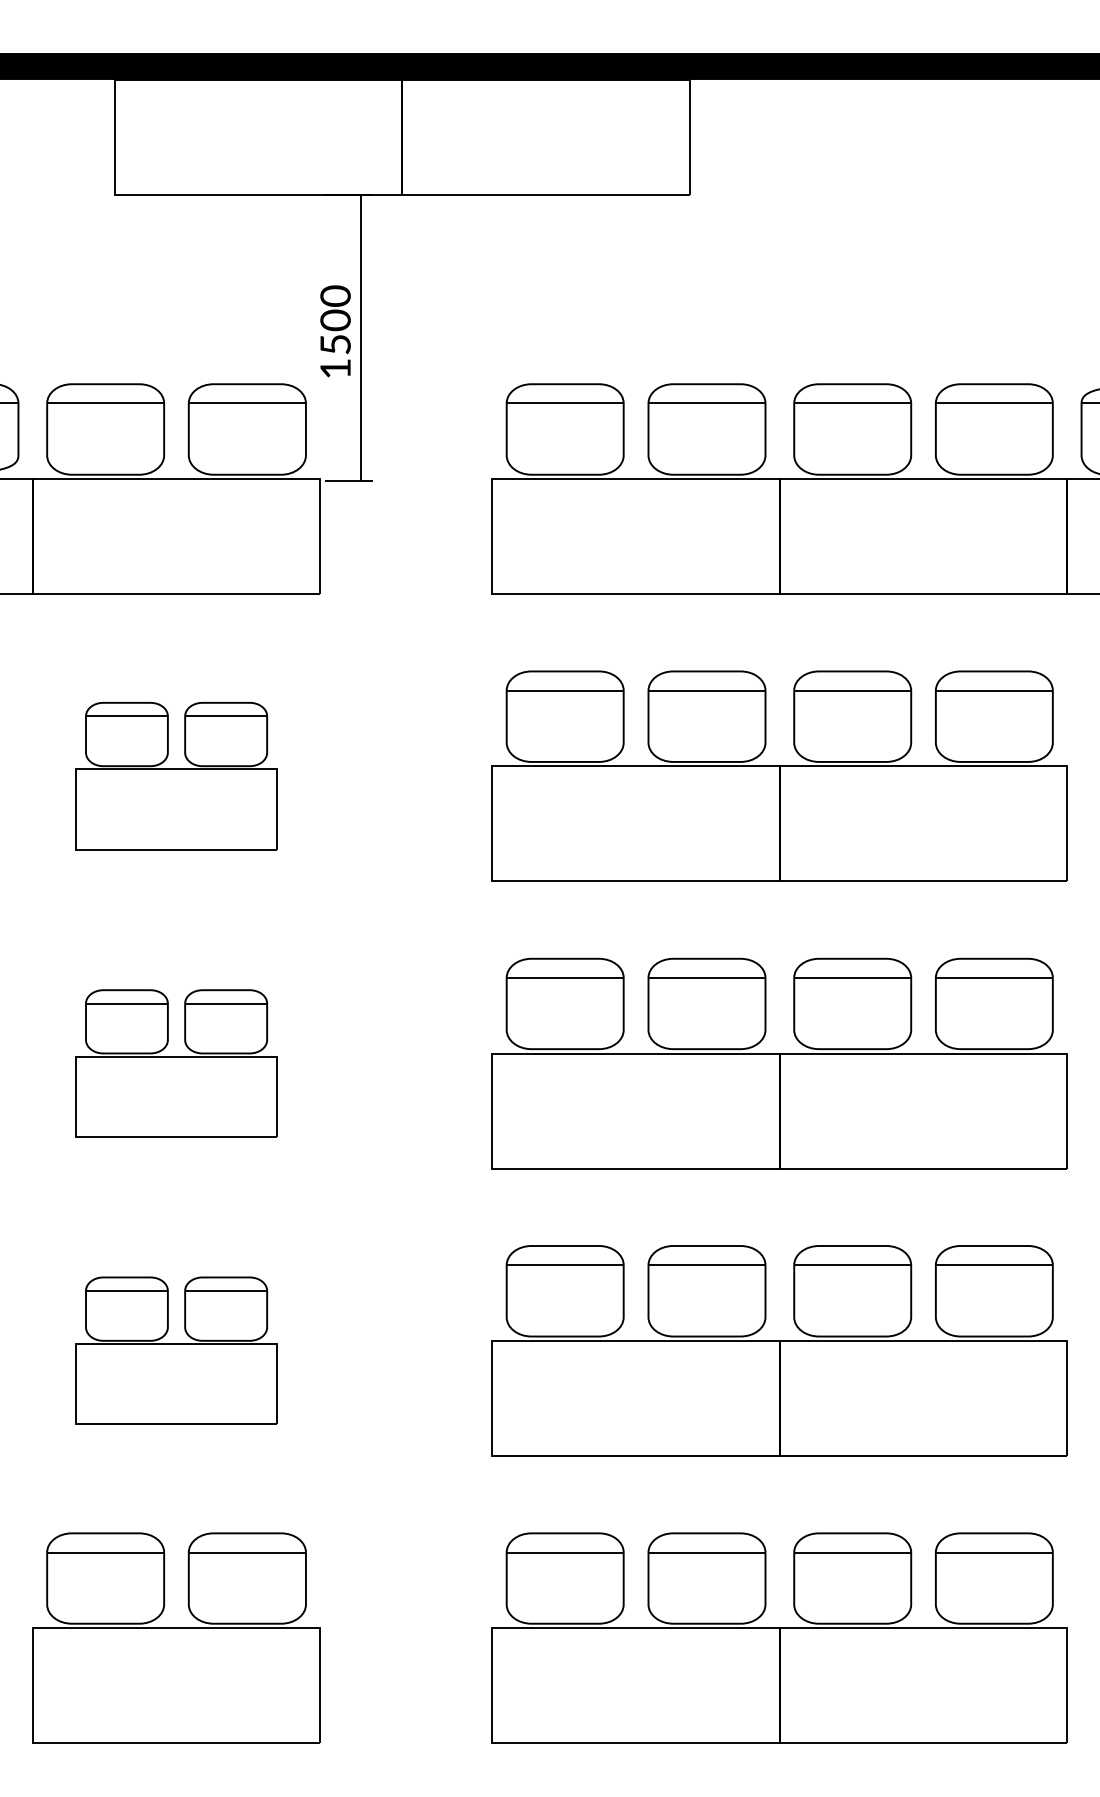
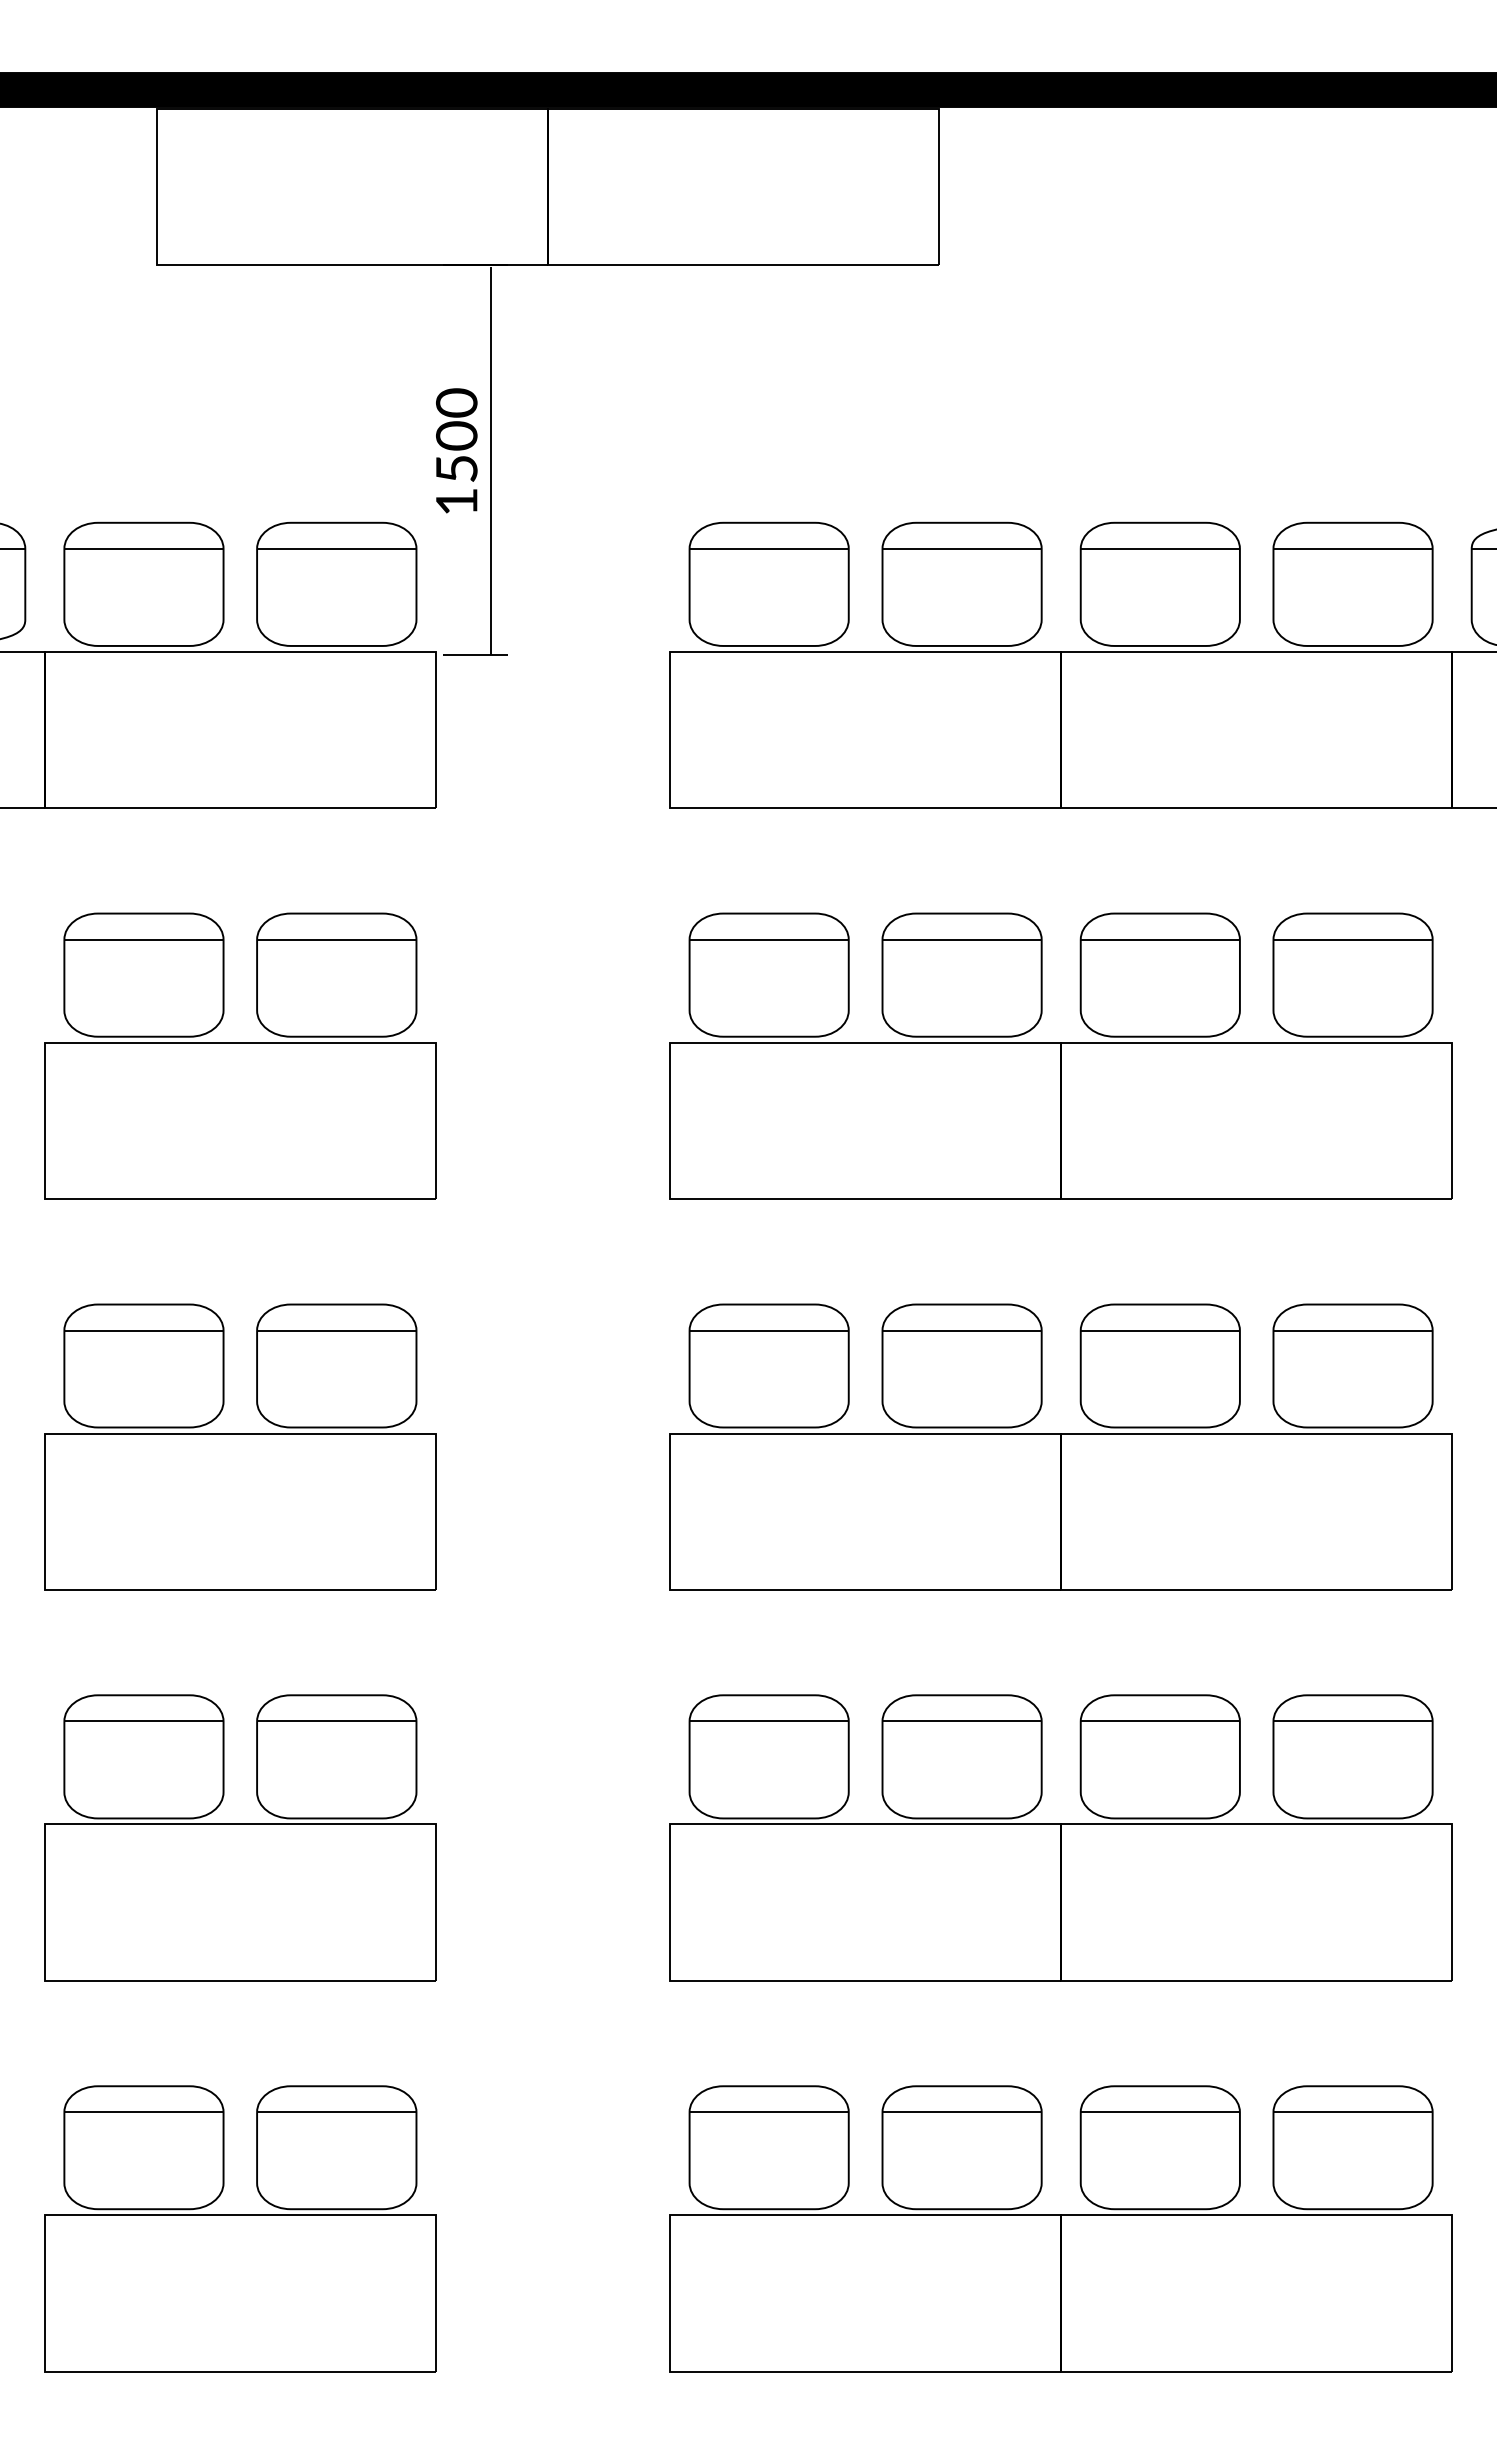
part: (176, 775) -> (240, 1055), size x1.43
part: (176, 1063) -> (240, 1446), size x1.43
part: (176, 1350) -> (240, 1837), size x1.43

